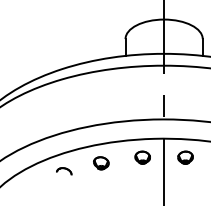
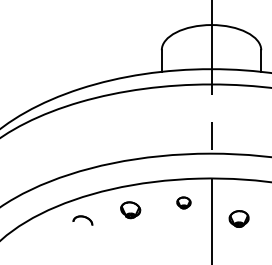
part: (142, 157) -> (183, 202), size x0.7
part: (185, 157) -> (238, 218), moved

